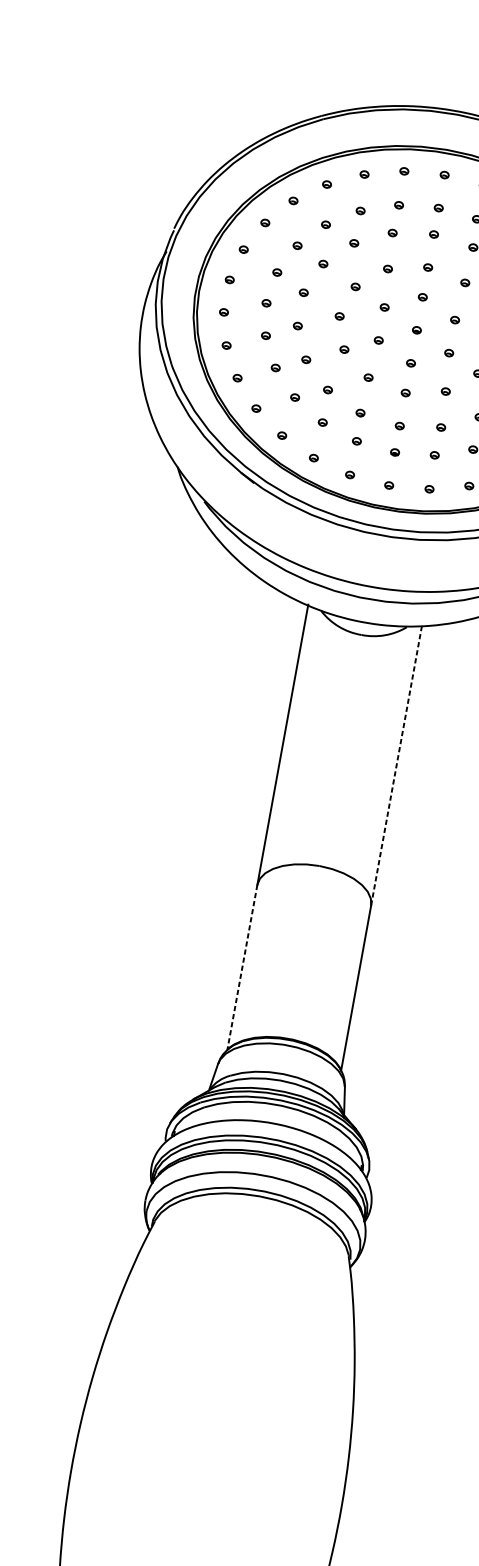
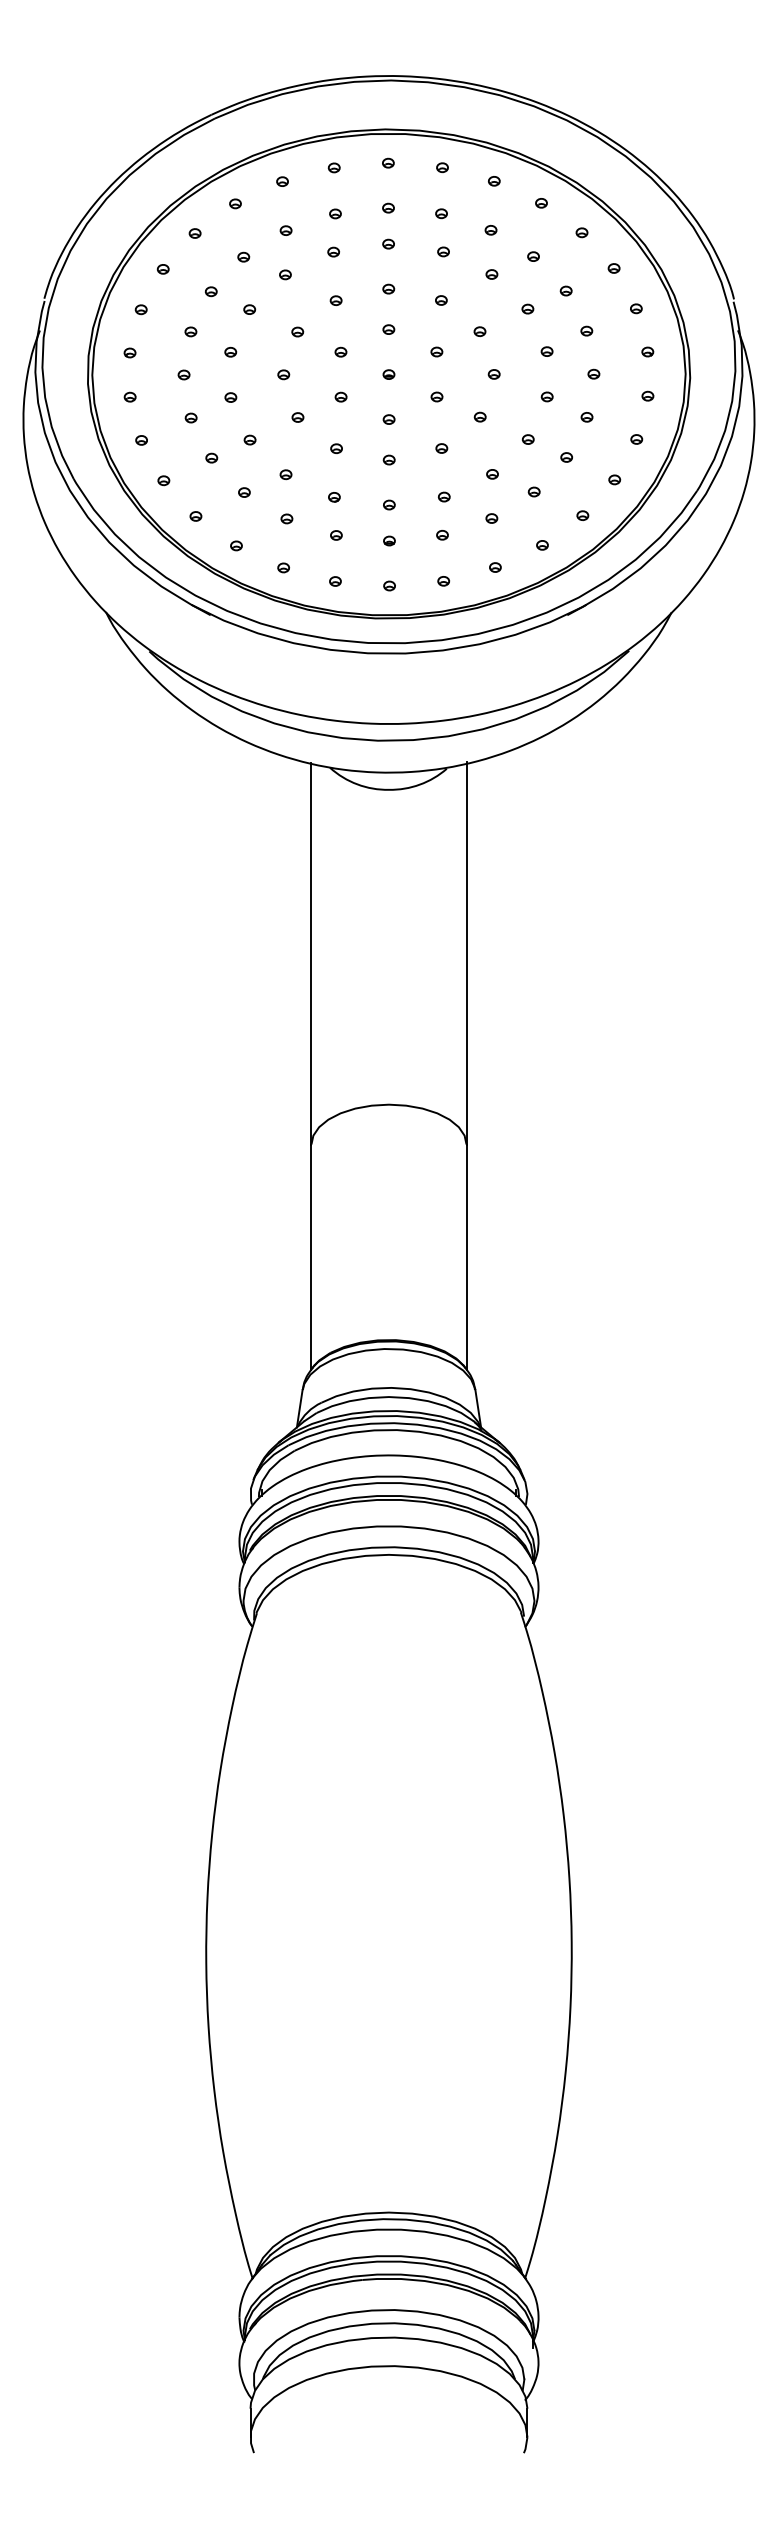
line: (396, 764) -> (466, 952), dashed -> solid
line: (242, 967) -> (311, 1257), dashed -> solid

